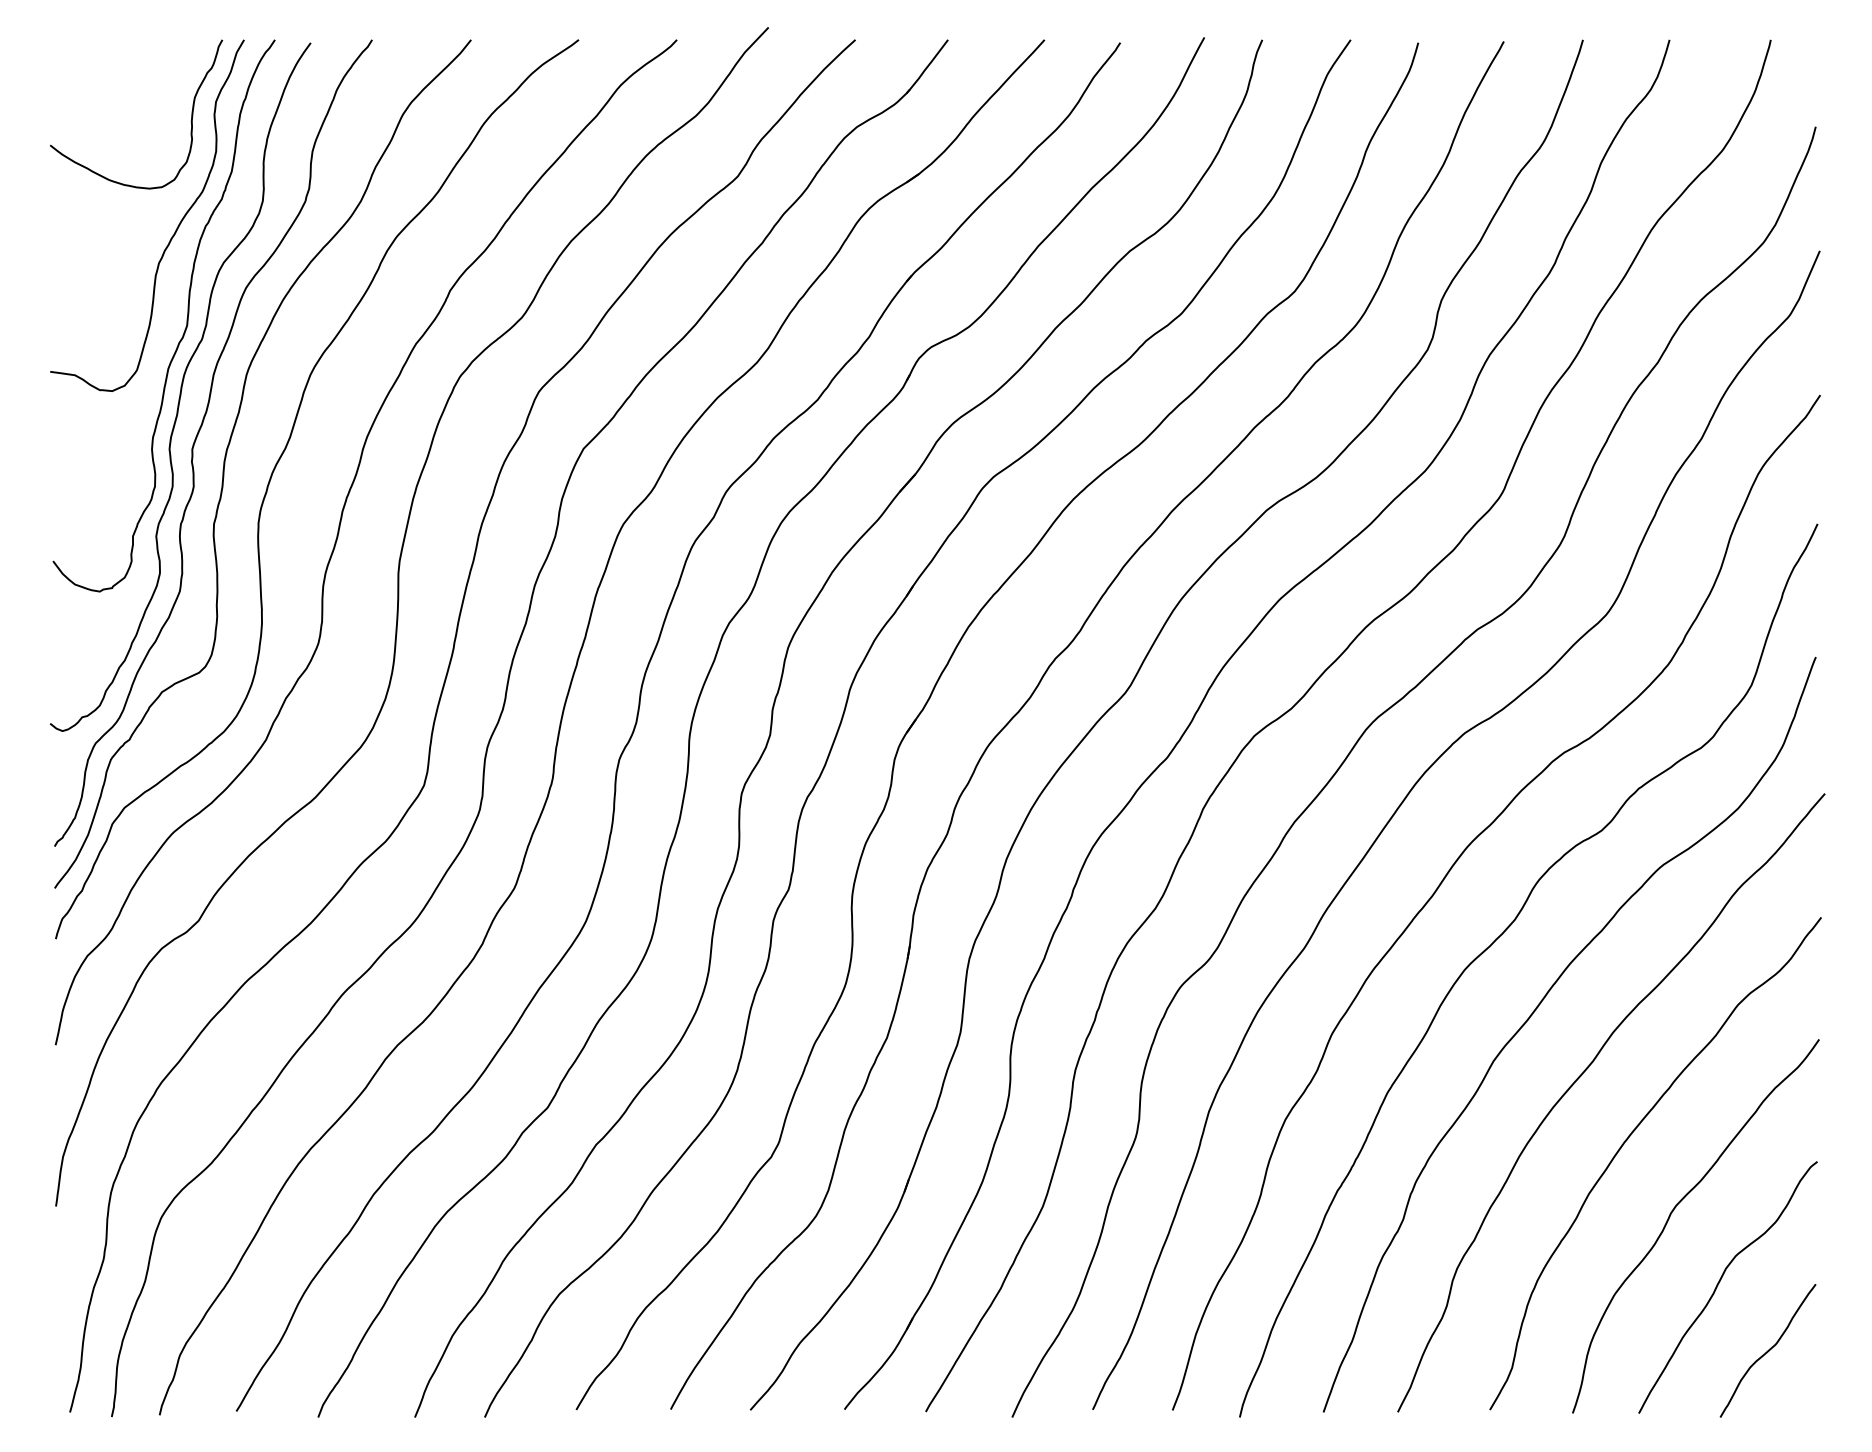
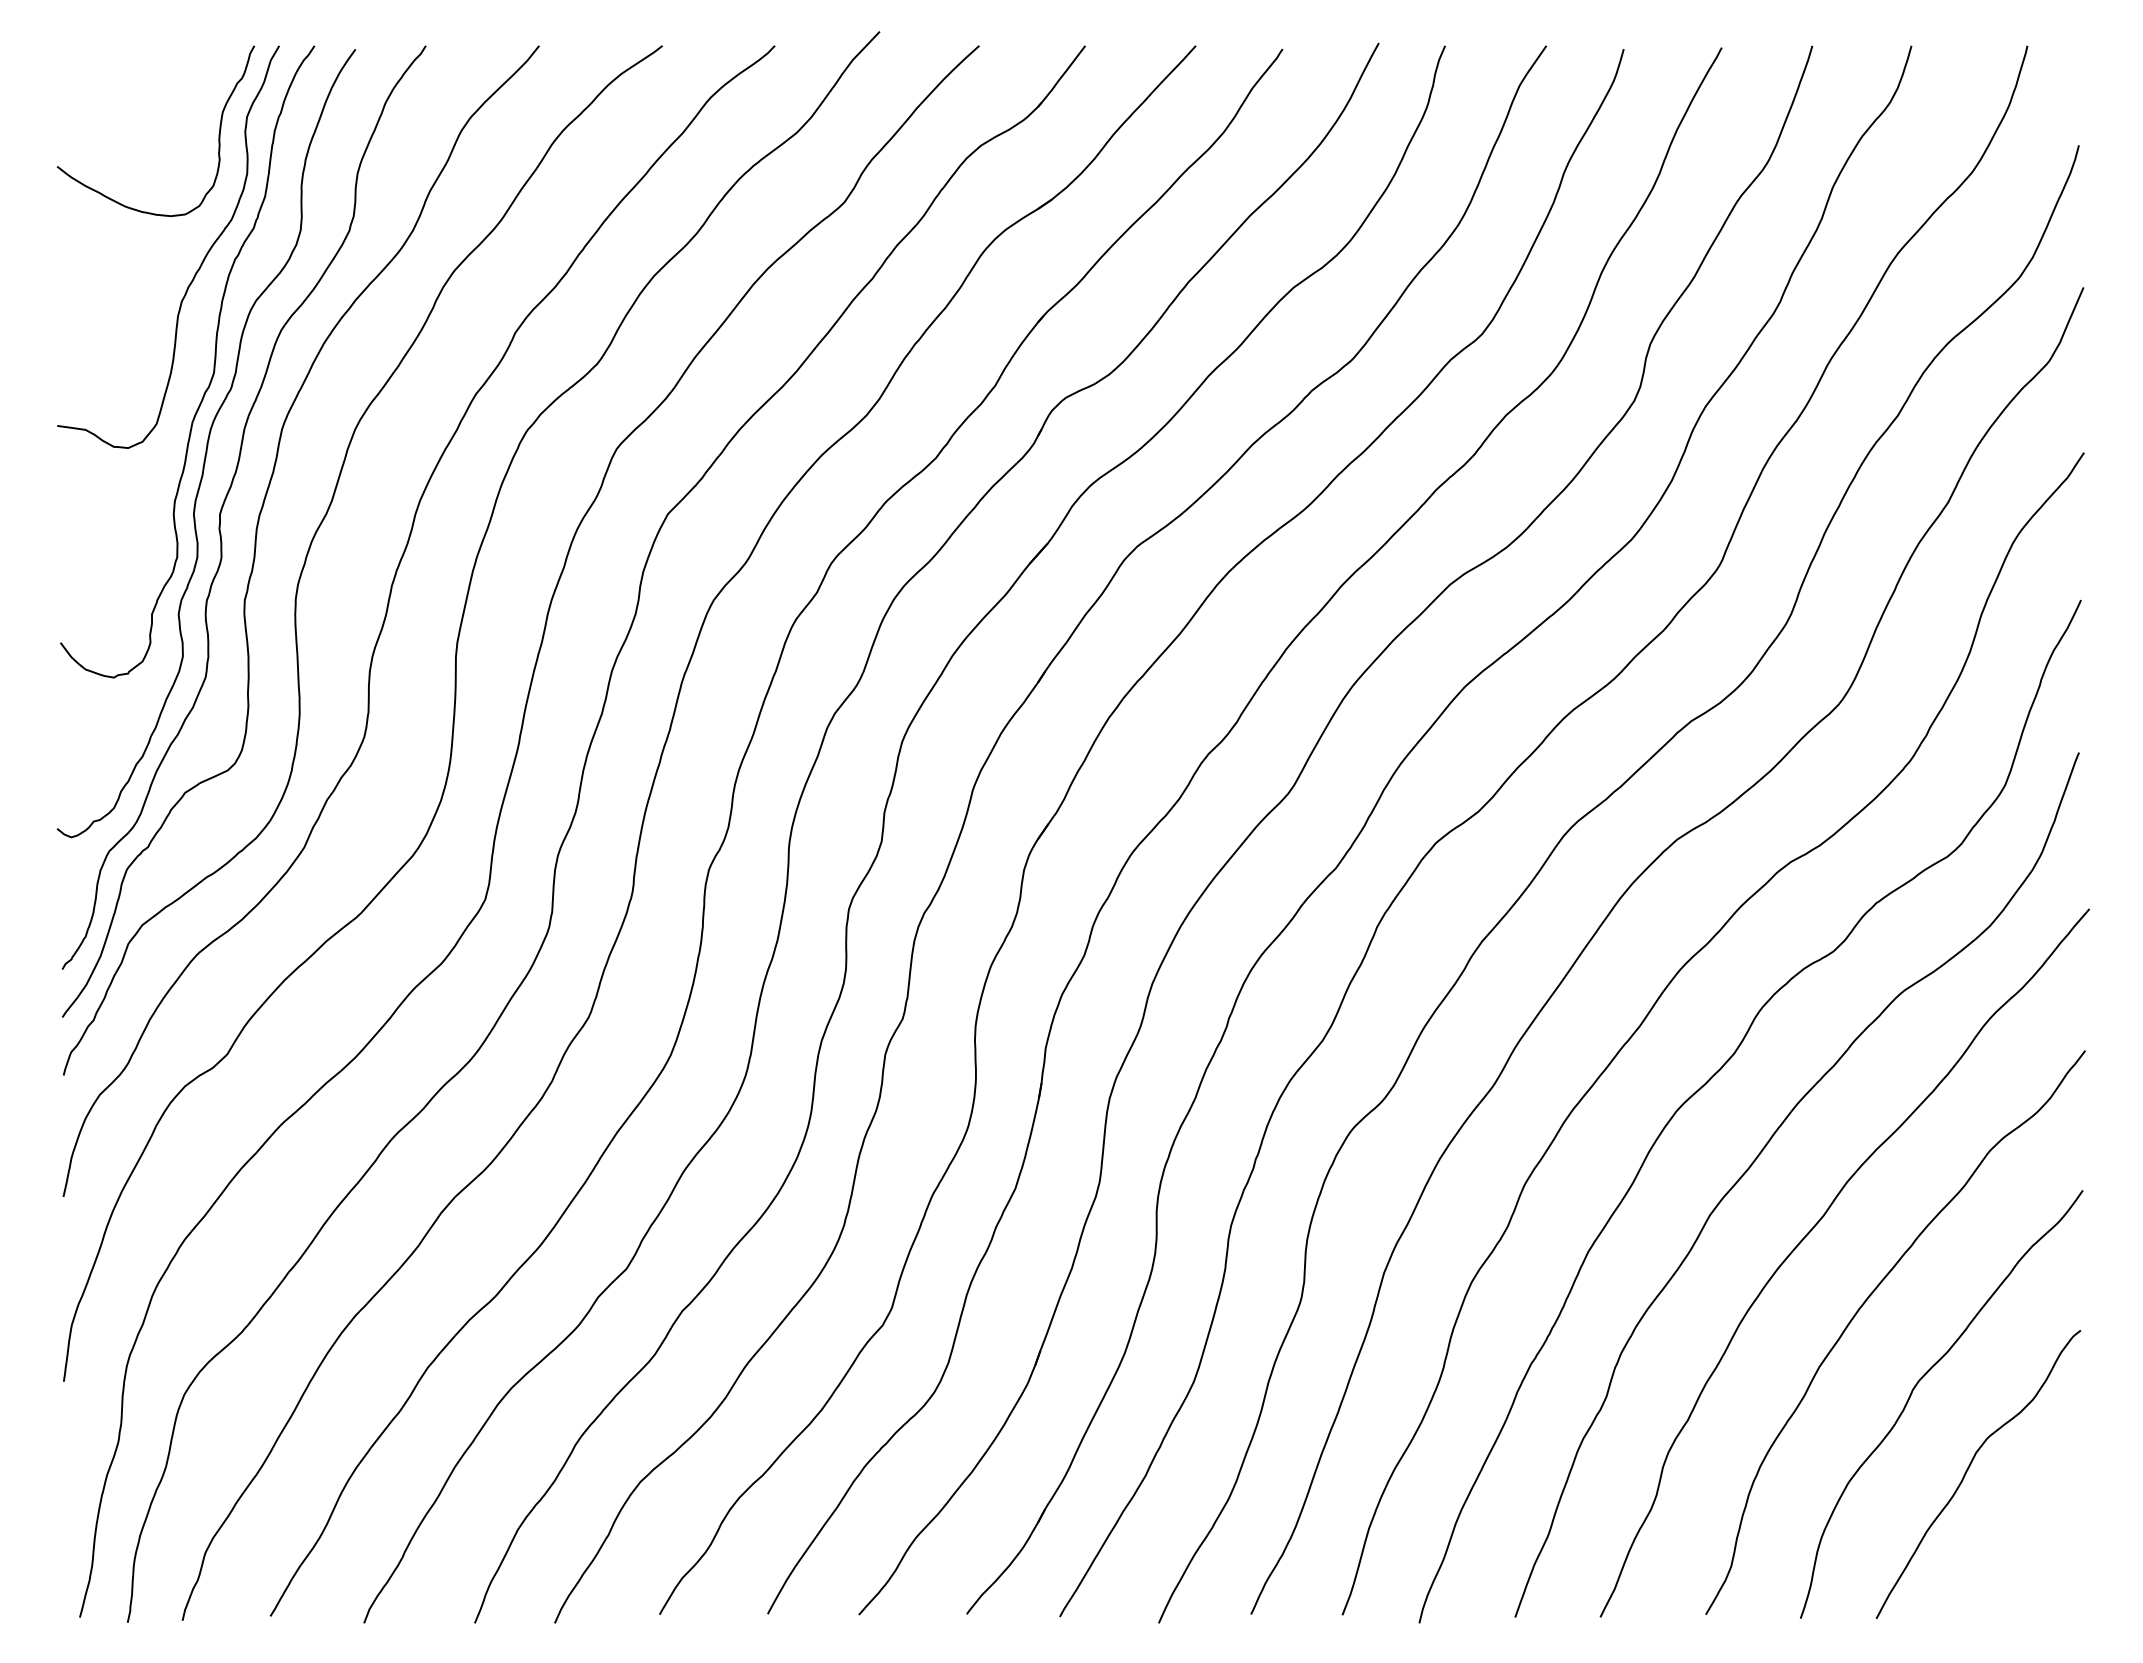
curve: (1768, 1350) -> (2024, 1546), removed

